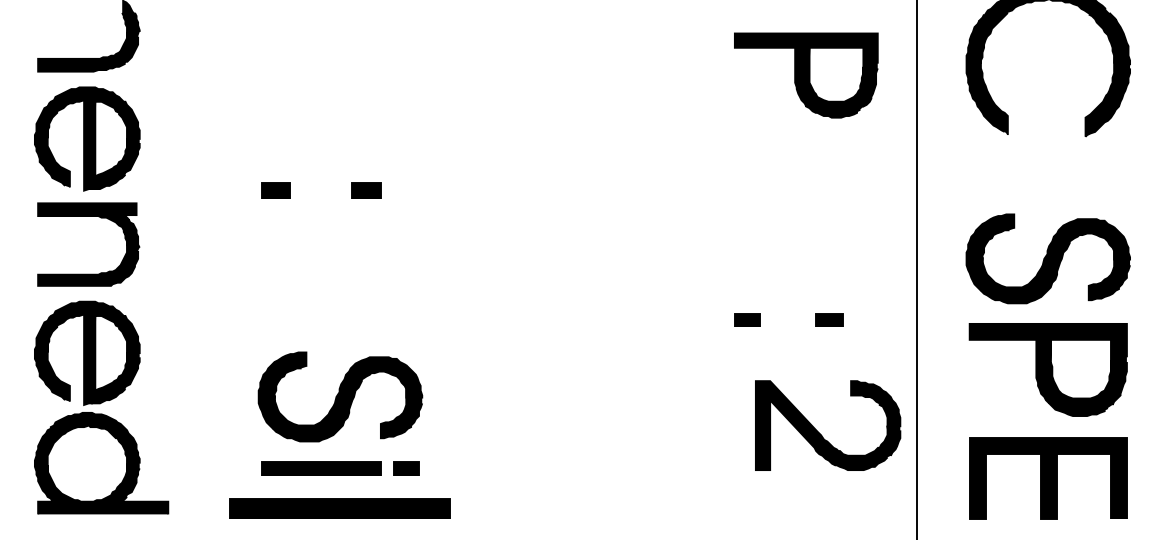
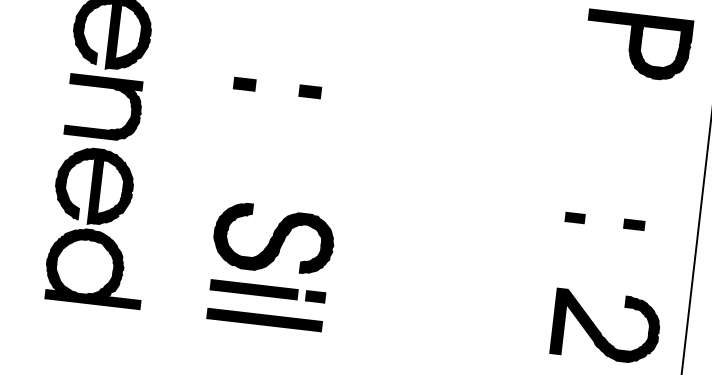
part: (820, 433) -> (600, 331), moved
part: (340, 508) -> (264, 320), size x0.71

